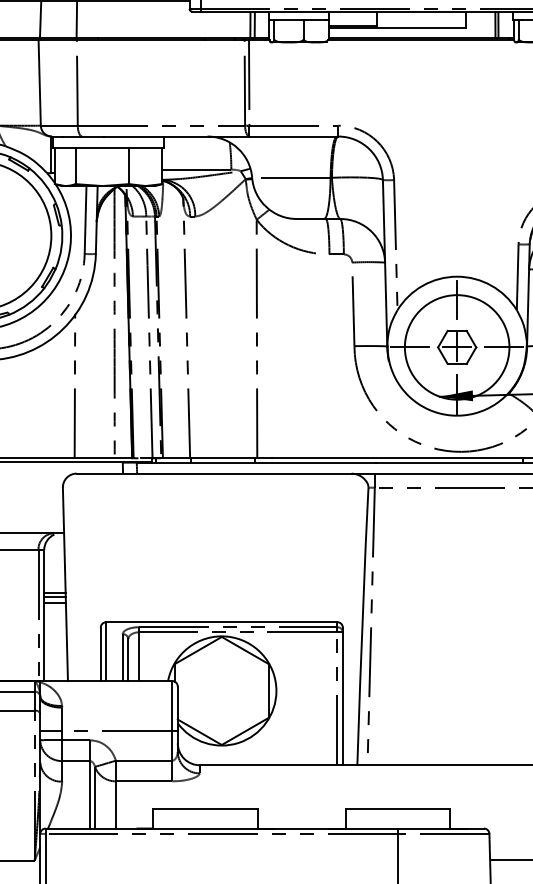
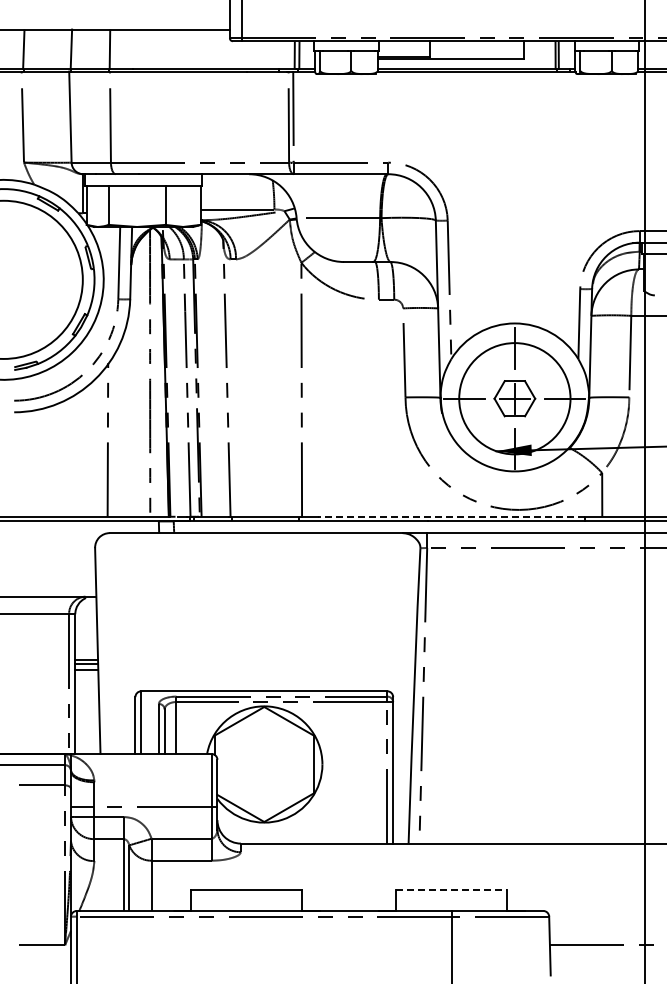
line: (397, 458) -> (451, 516), solid -> dashed
line: (397, 809) -> (451, 890), solid -> dashed

